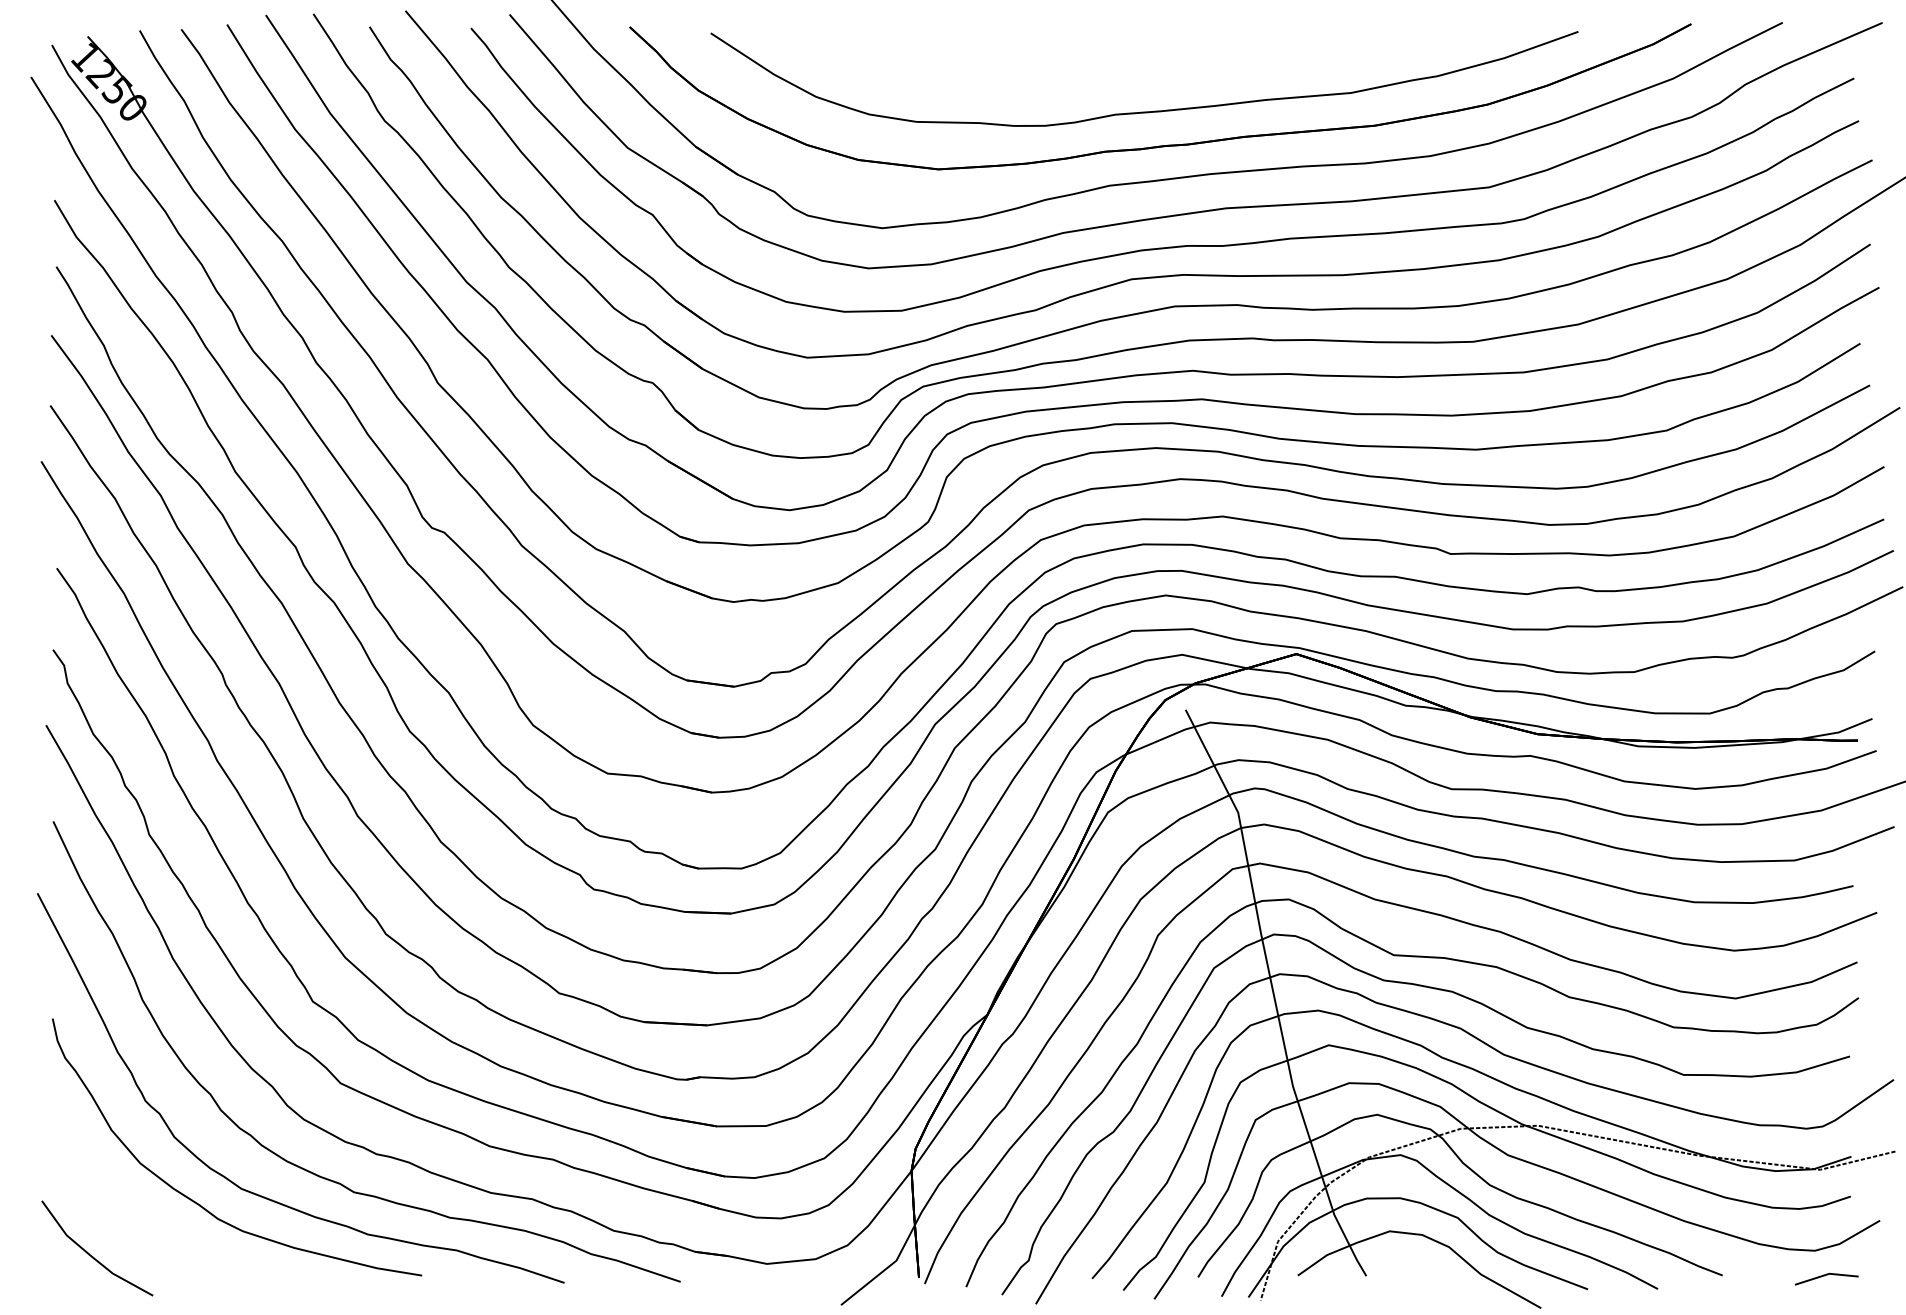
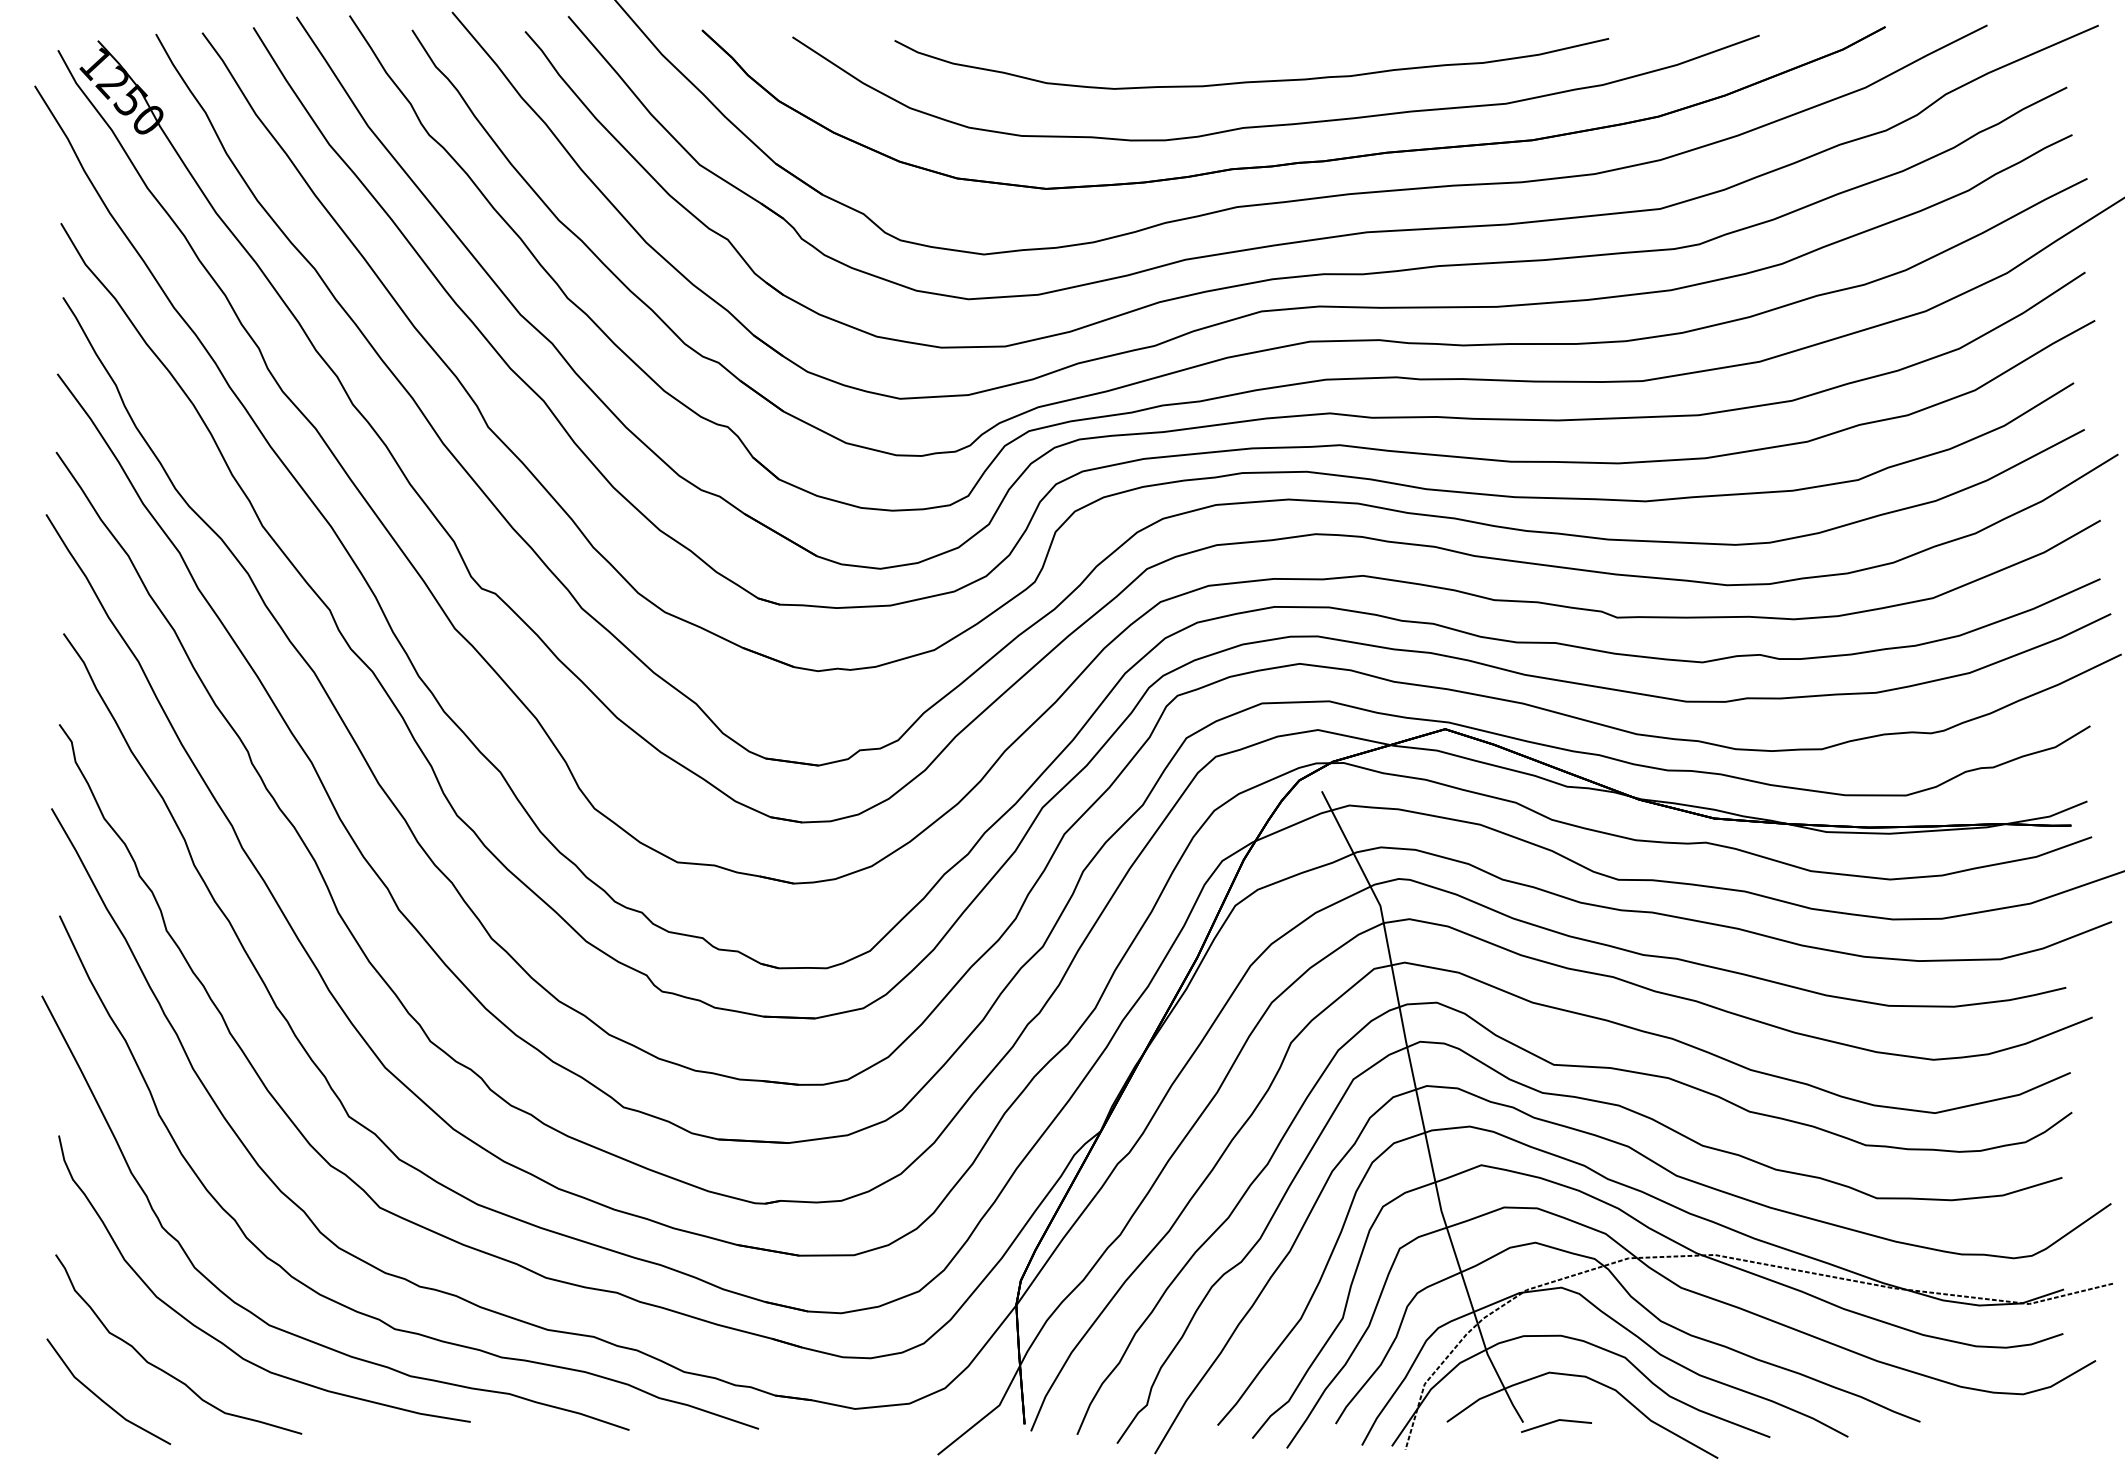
part: (1122, 73) -> (1251, 81), added
curve: (144, 1227) -> (161, 1368), added
line: (1825, 1276) -> (1555, 1422), moved

